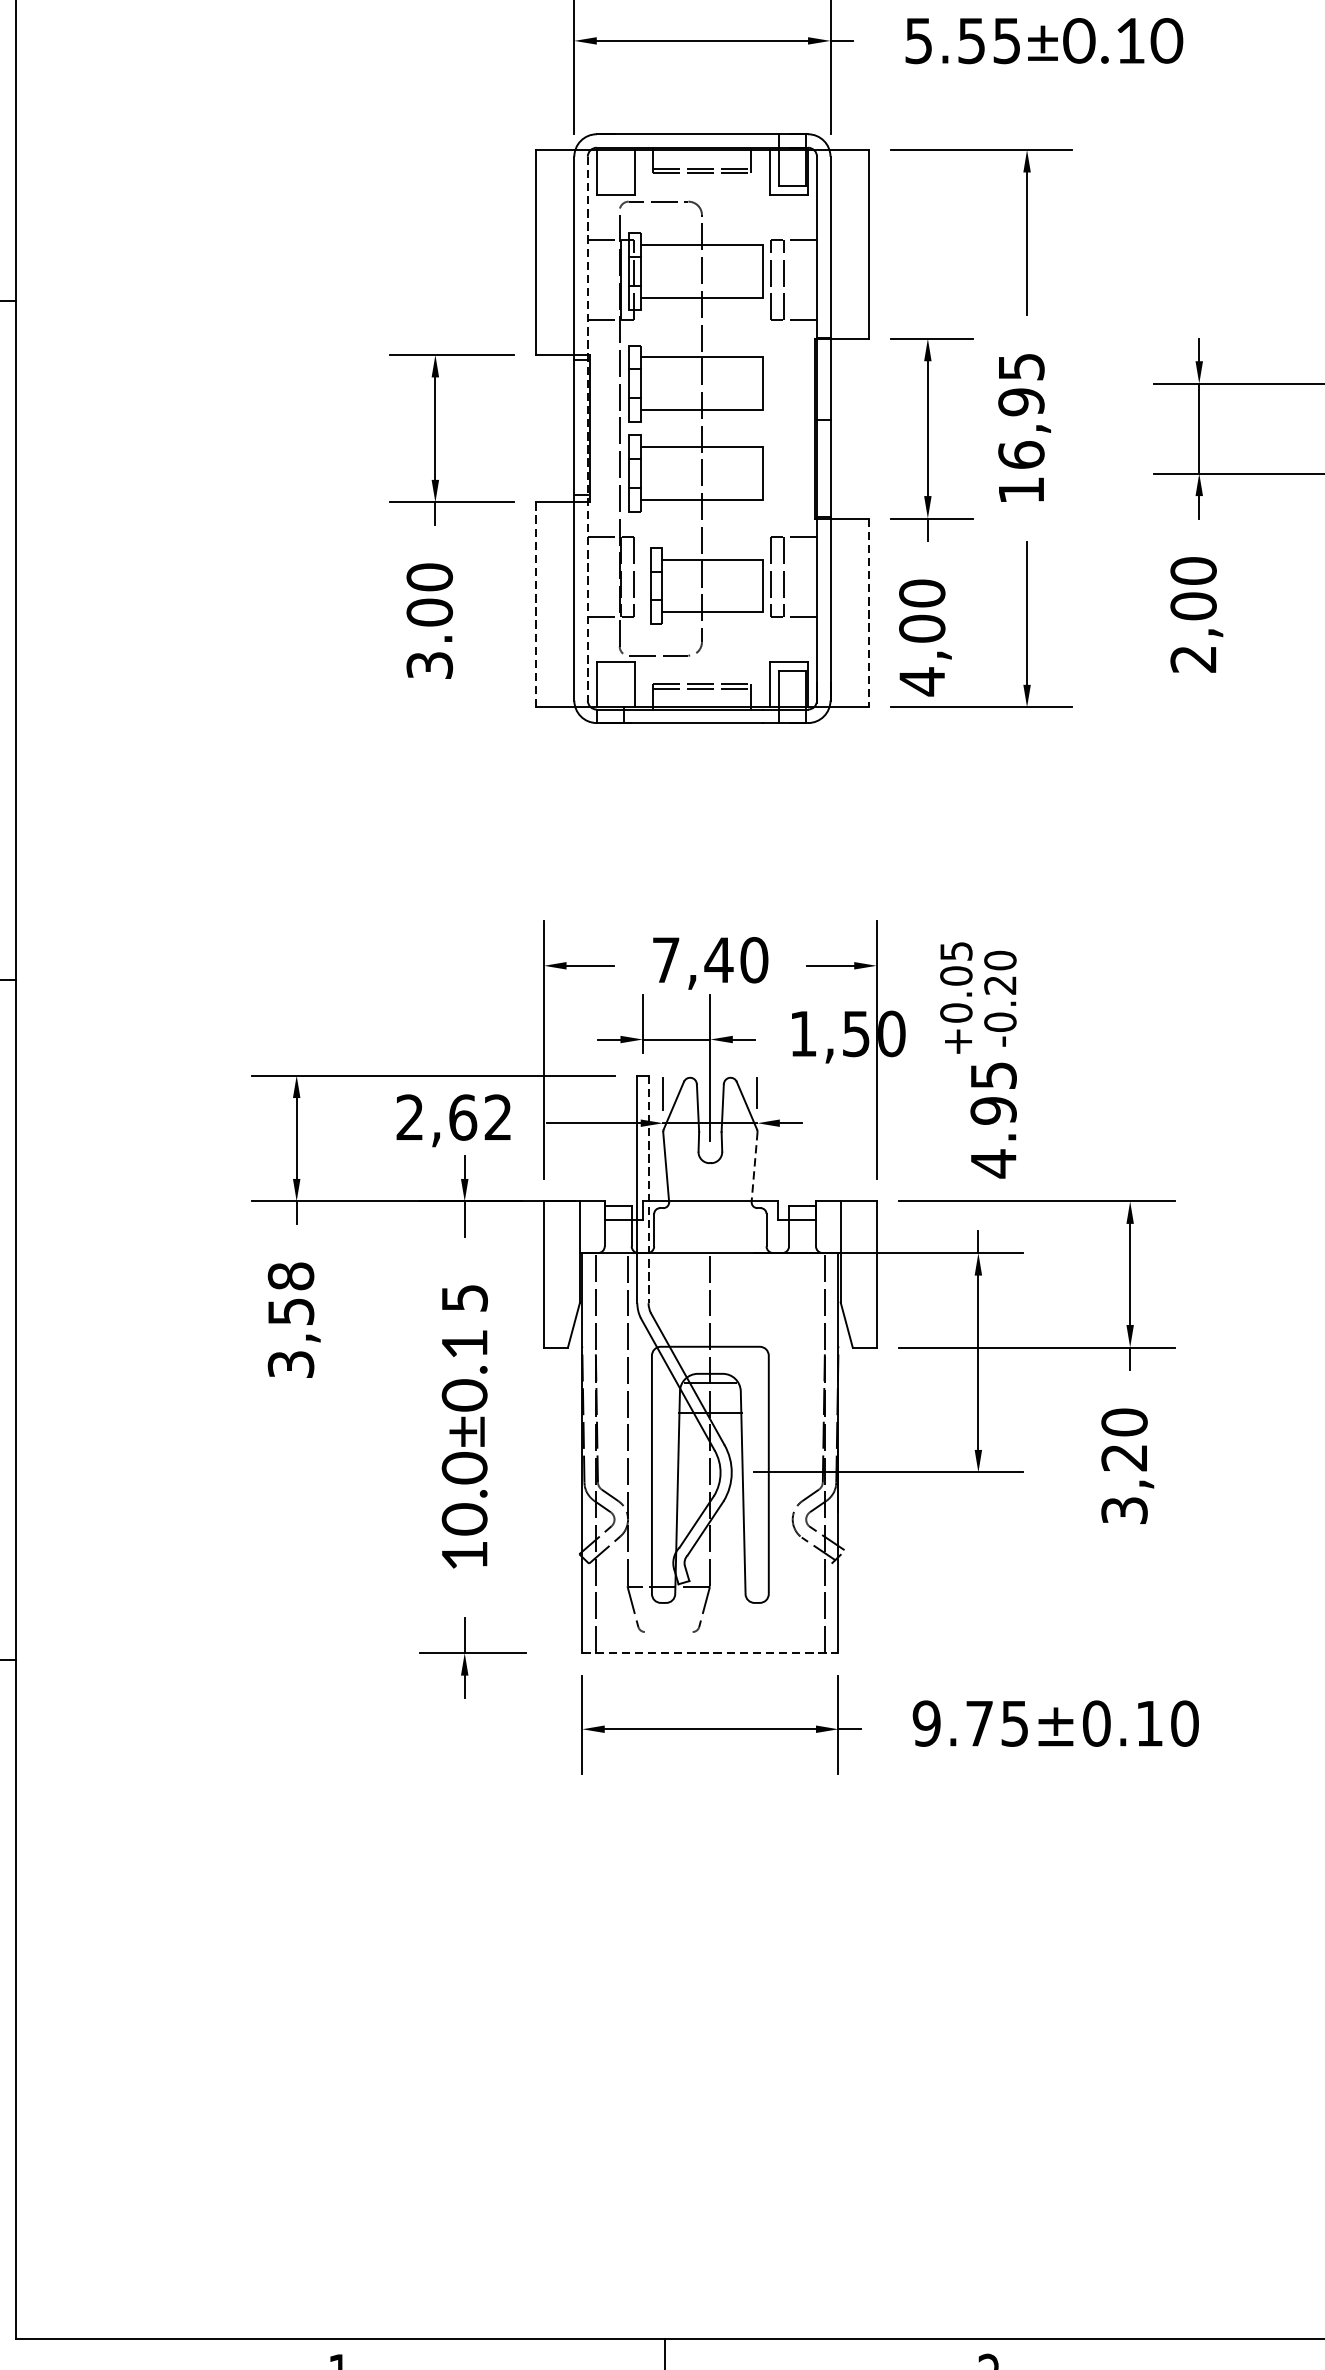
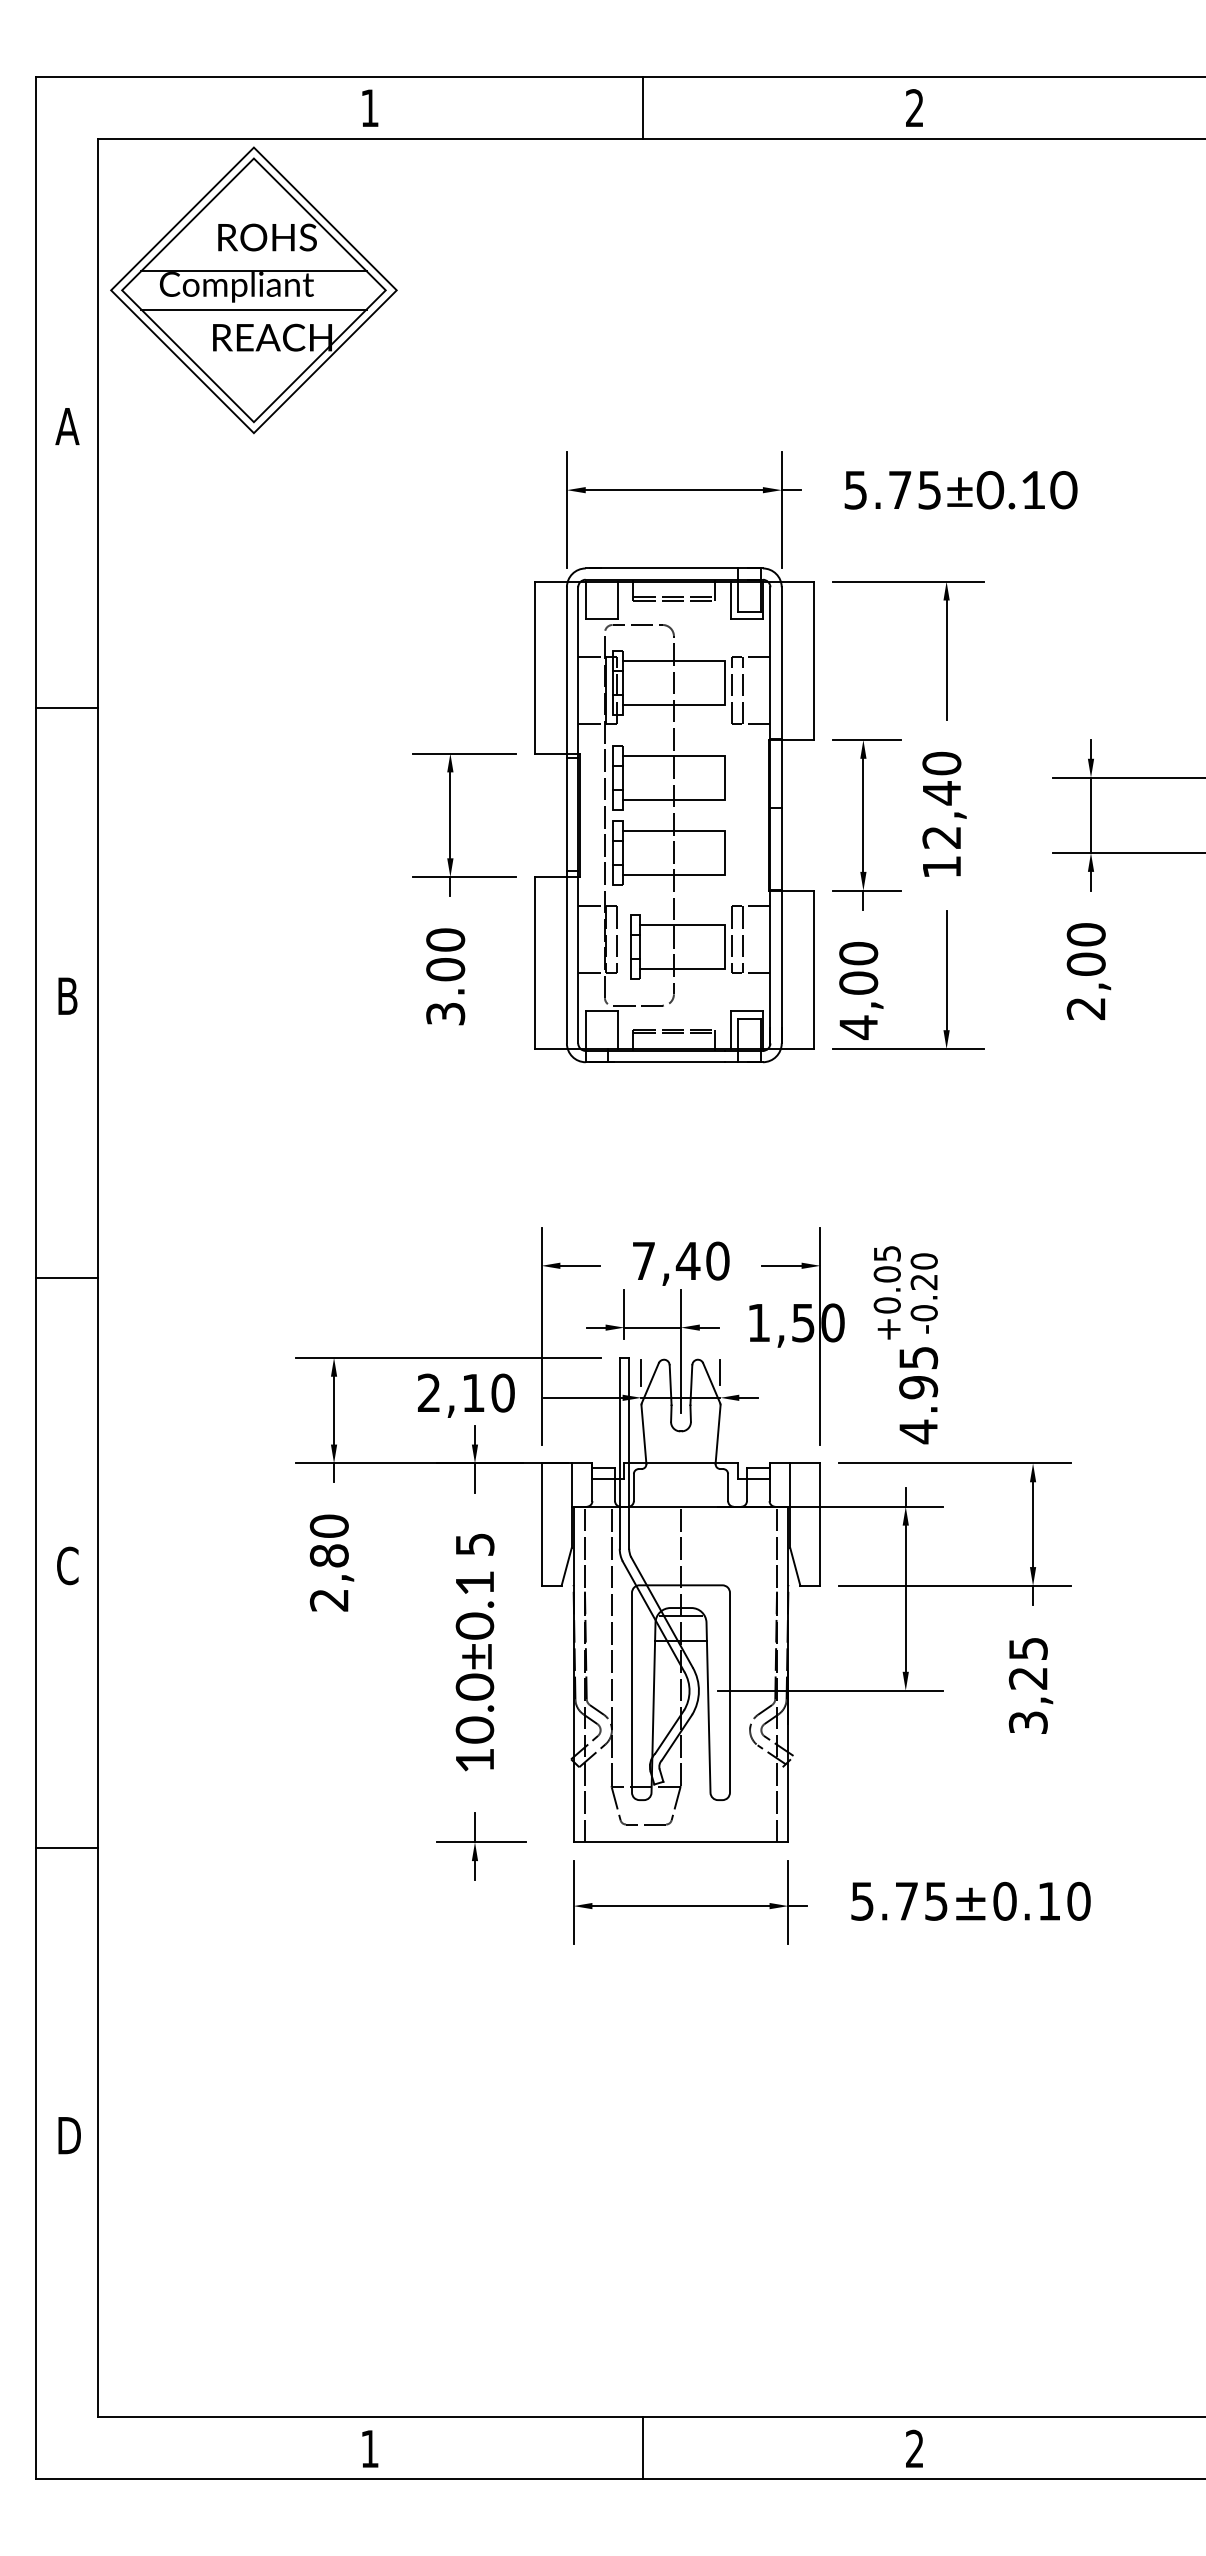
text: (972, 41) -> (900, 490), 5.55 -> 5.75
text: (1020, 409) -> (941, 799), 16,95 -> 12,40
line: (588, 428) -> (578, 815), dashed -> solid
line: (535, 605) -> (534, 963), dashed -> solid
line: (868, 613) -> (813, 970), dashed -> solid
text: (480, 1116) -> (488, 1392), 2,62 -> 2,10
line: (755, 1166) -> (718, 1434), dashed -> solid
line: (648, 1189) -> (629, 1453), dashed -> solid
text: (290, 1319) -> (328, 1562), 3,58 -> 2,80
text: (1123, 1422) -> (1027, 1648), 3,20 -> 3,25
line: (669, 1631) -> (646, 1824), added
line: (710, 1653) -> (681, 1842), dashed -> solid
text: (926, 1722) -> (862, 1900), 9.75±0.10 -> 5.75±0.10

